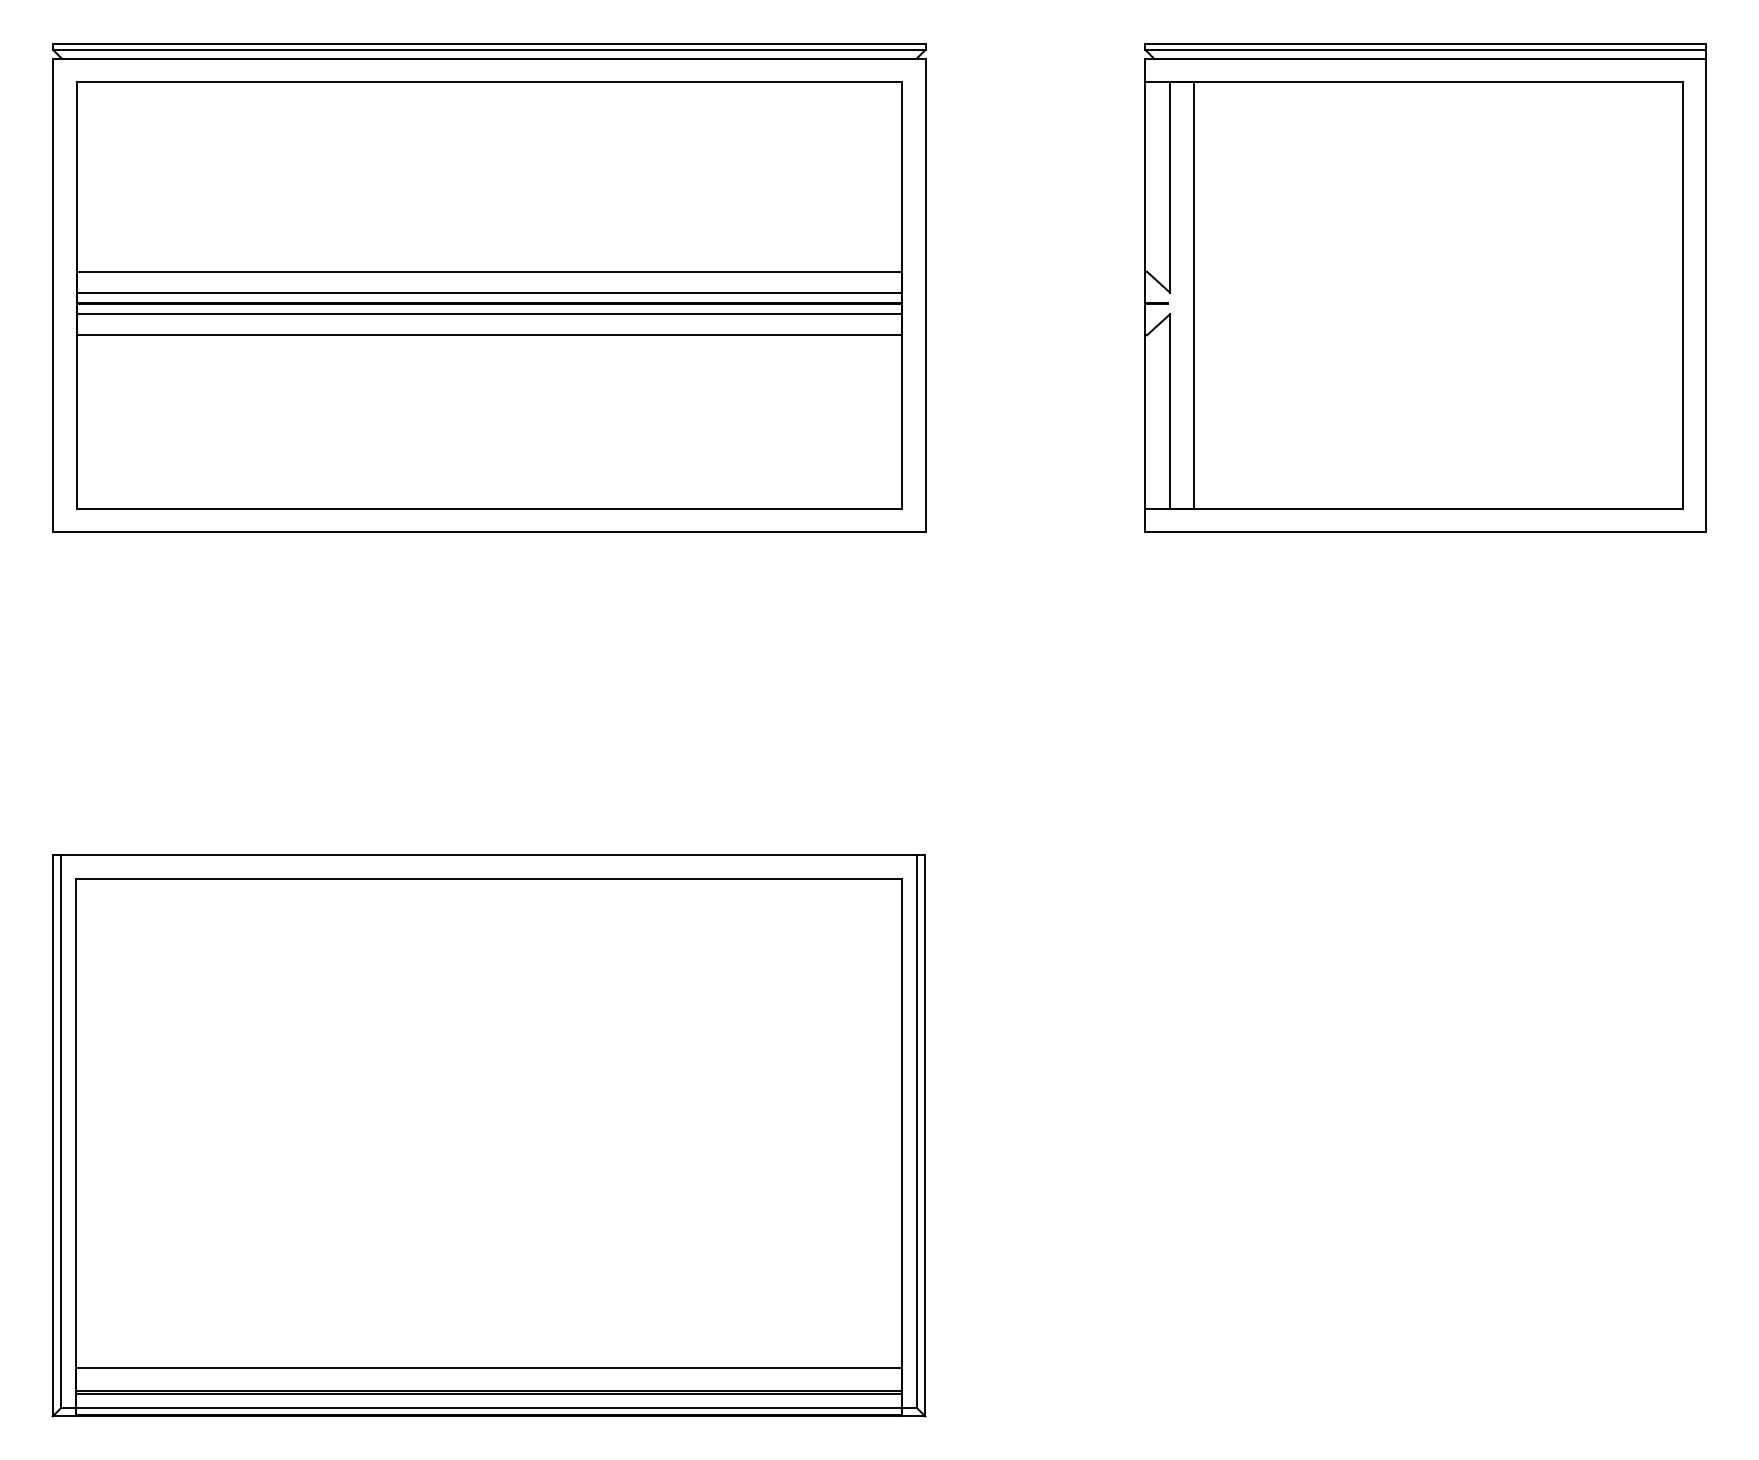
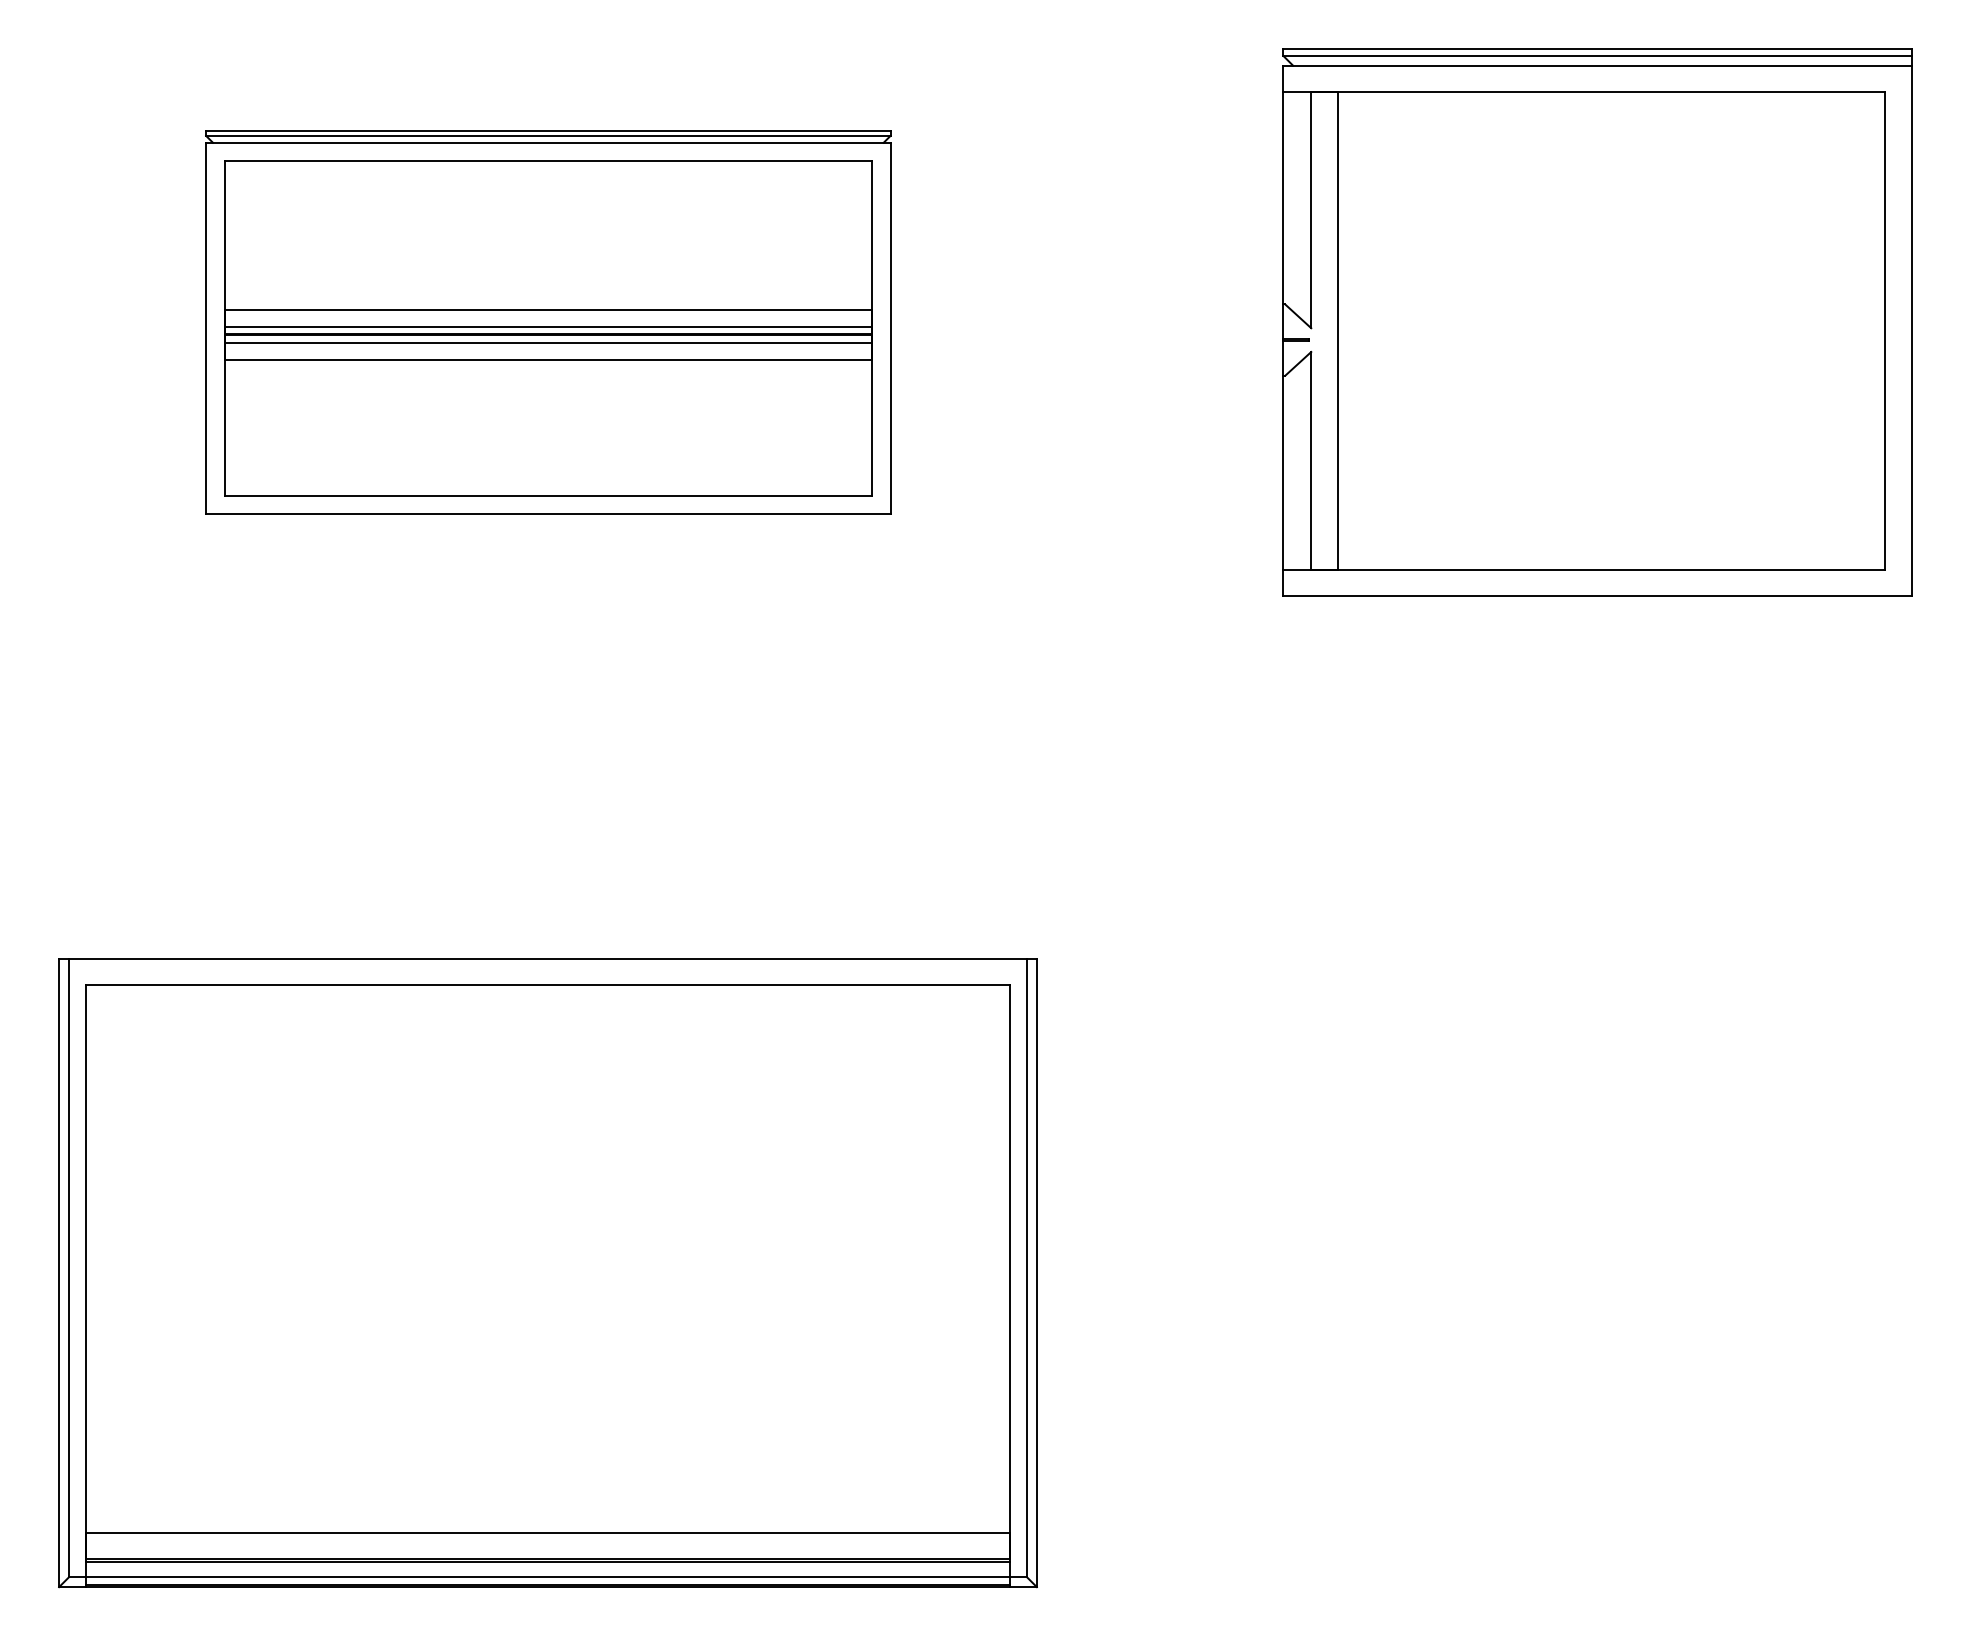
part: (489, 287) -> (548, 322), size x0.7

